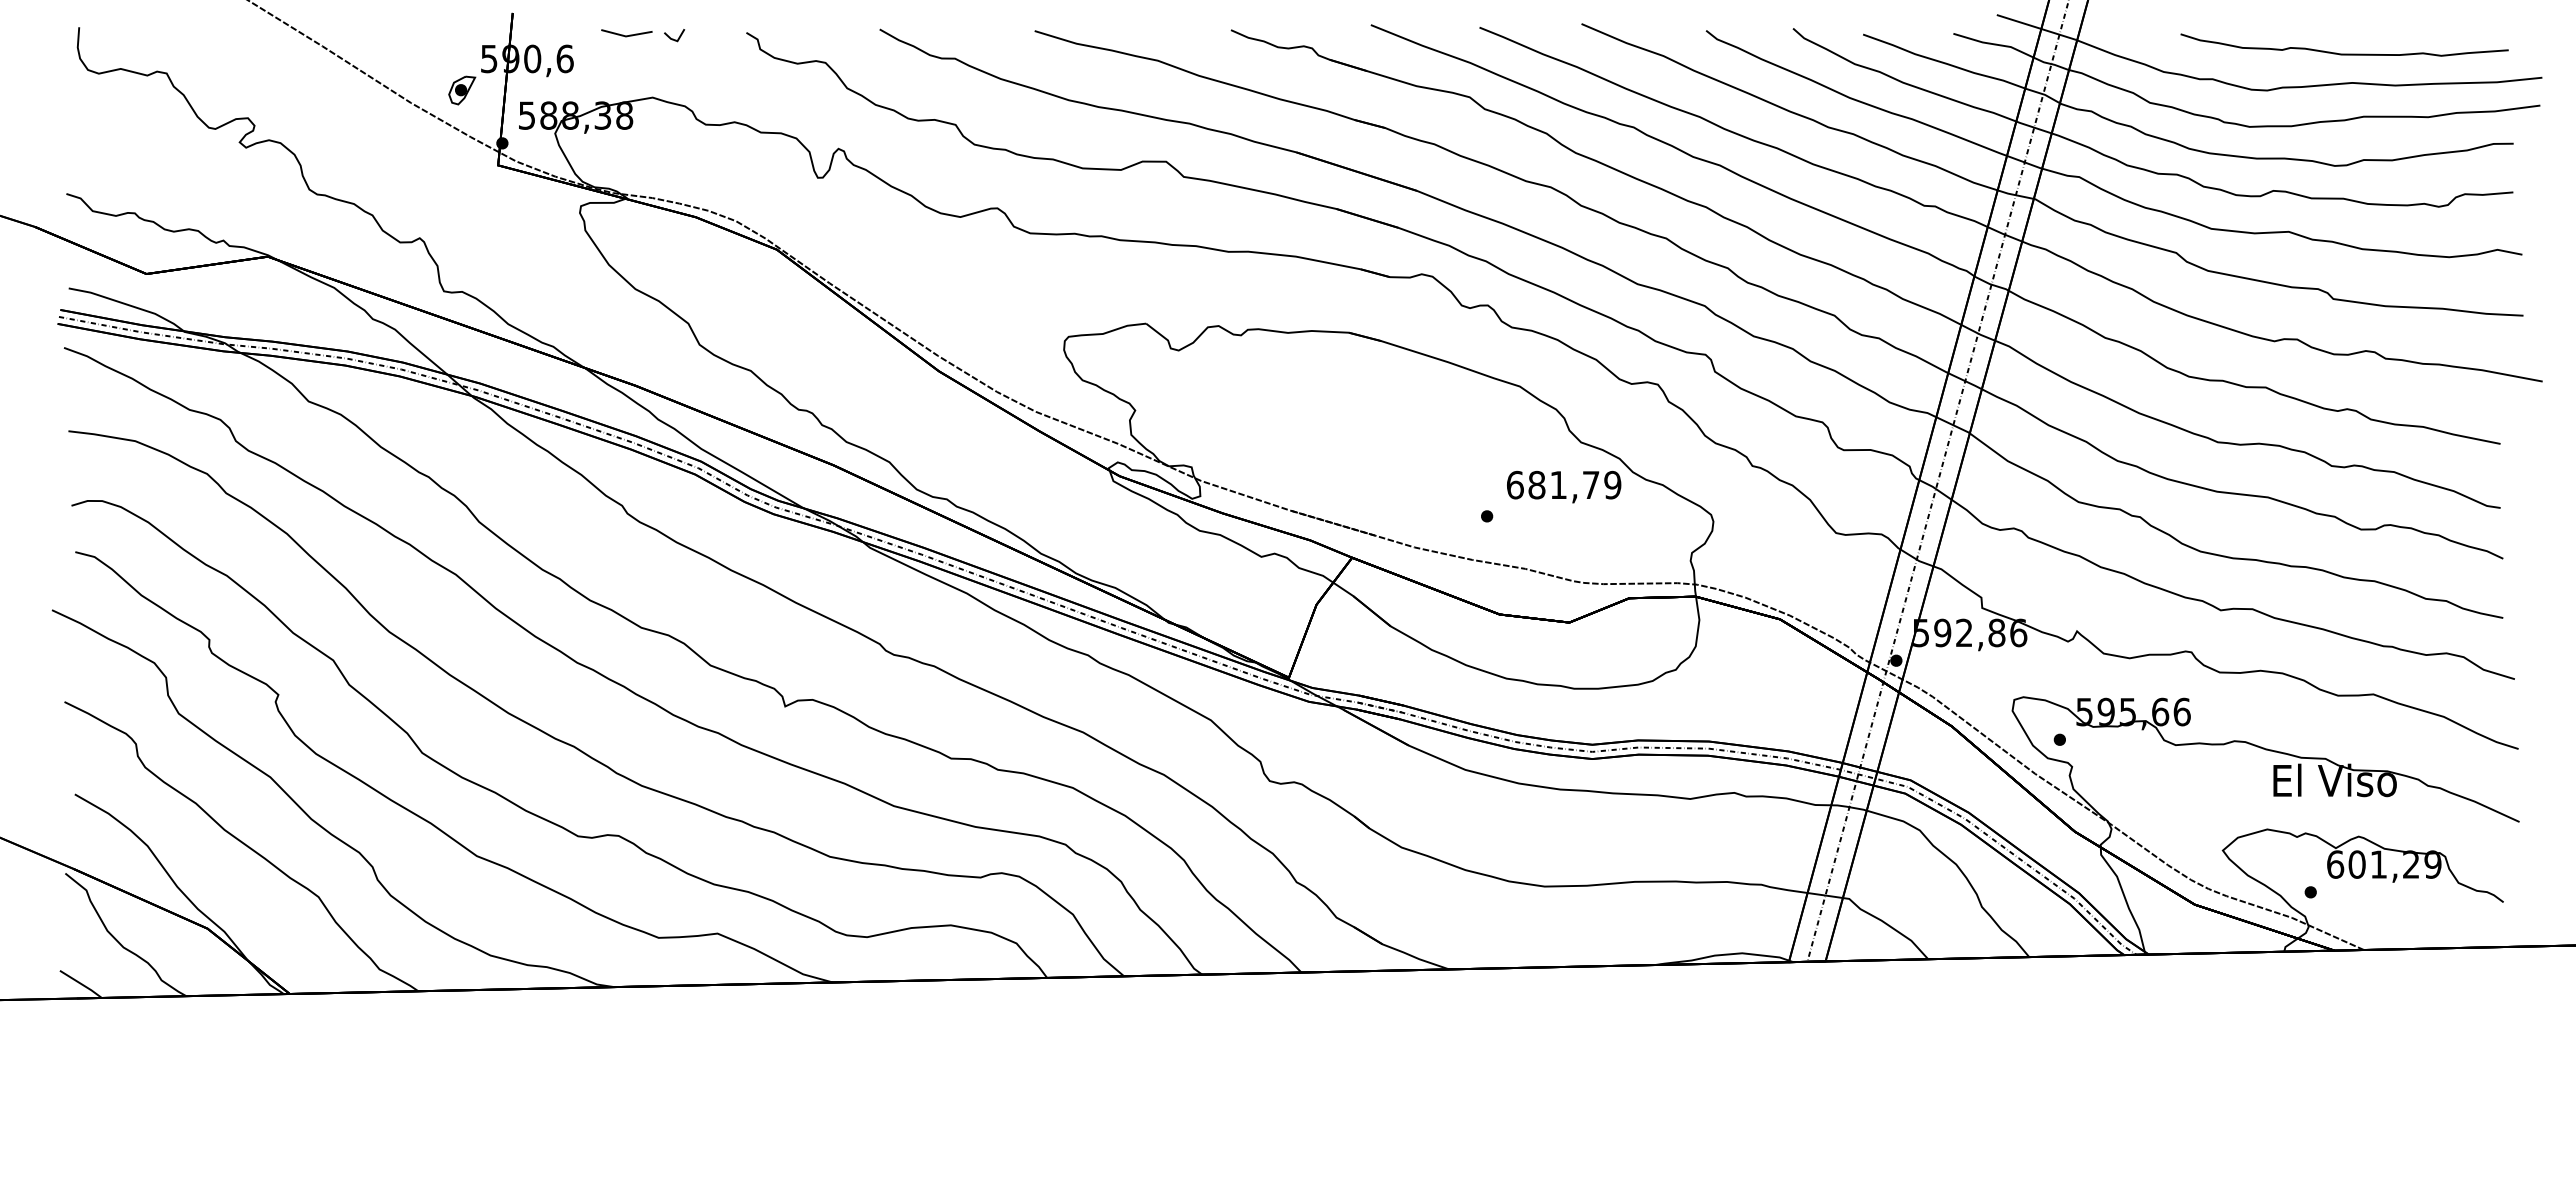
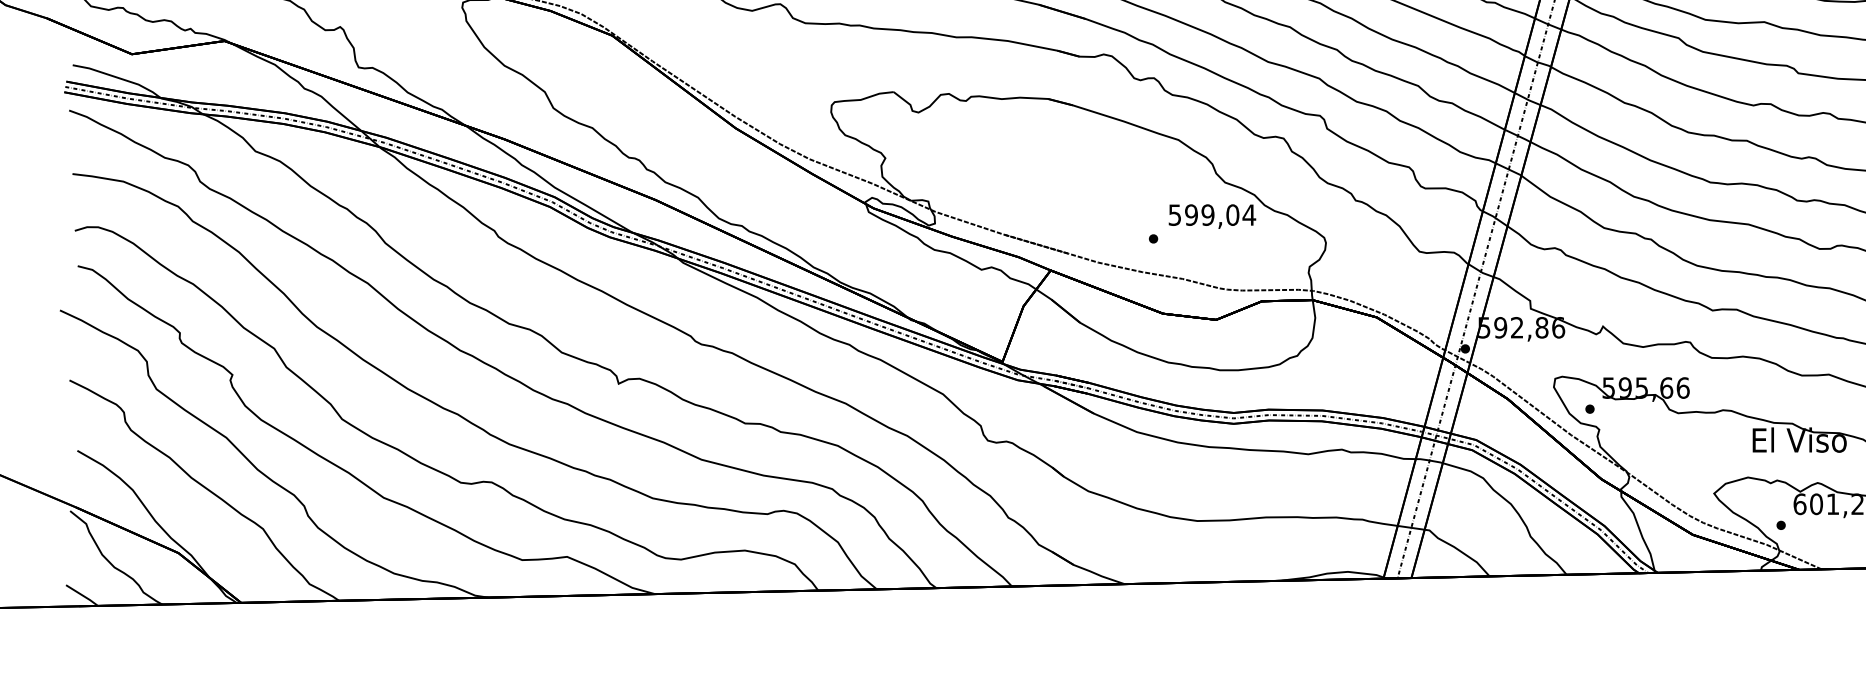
text: (1564, 484) -> (1212, 214), 681,79 -> 599,04

